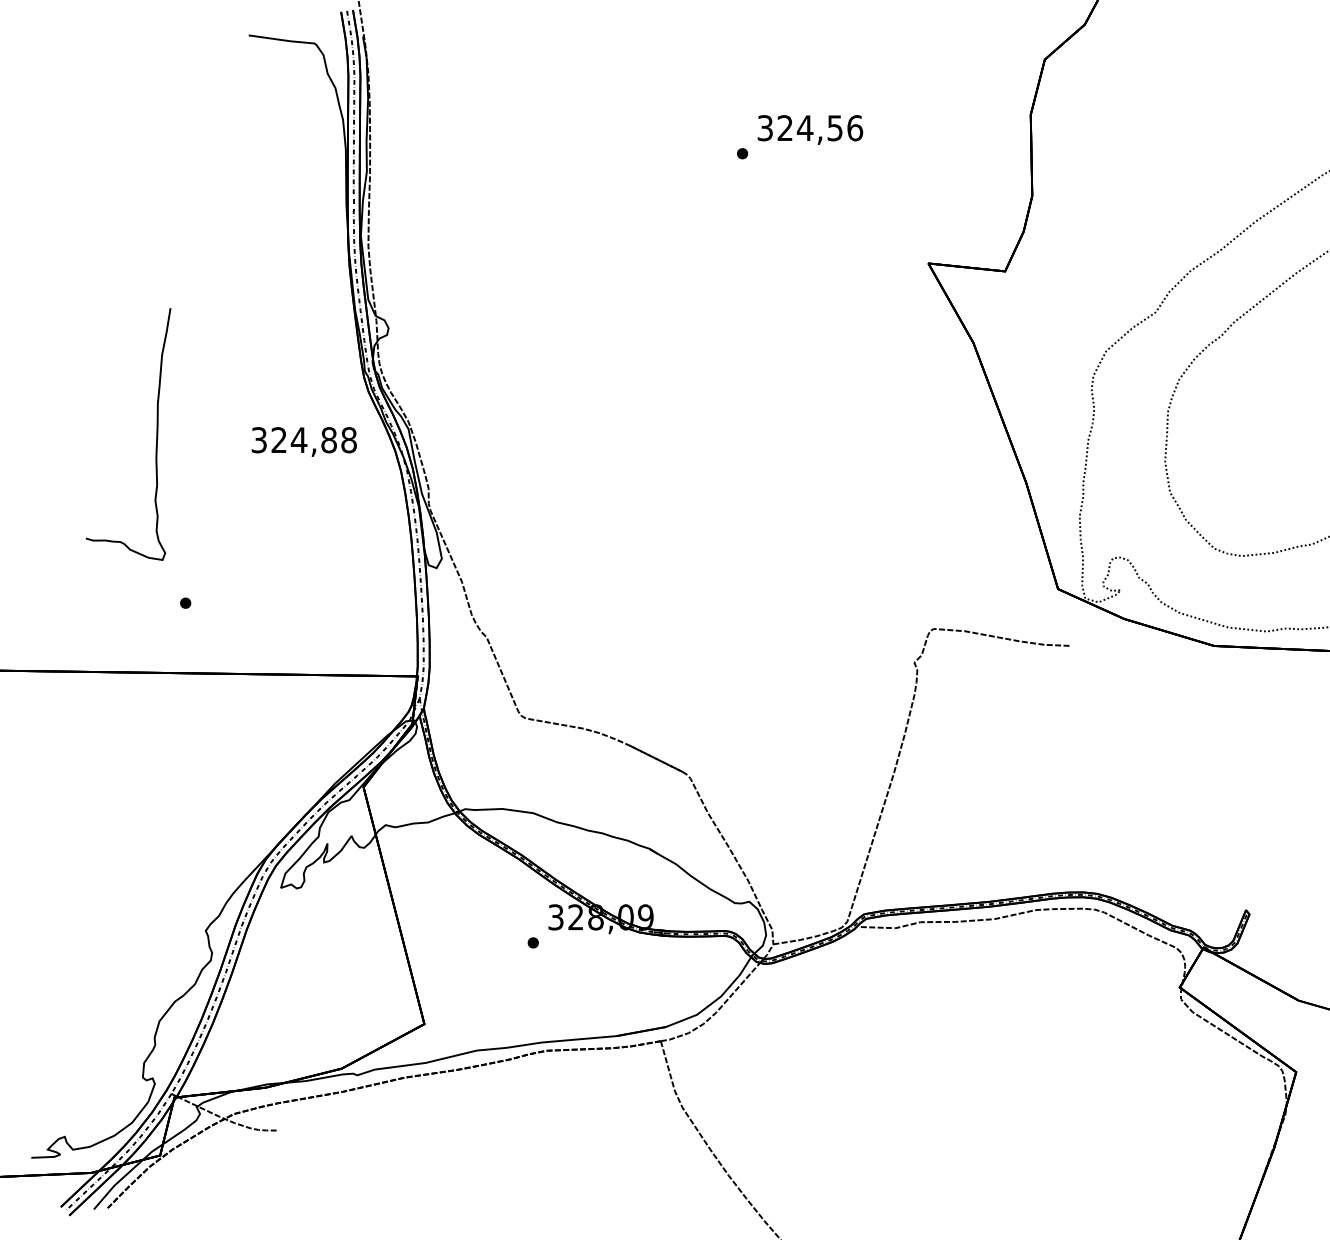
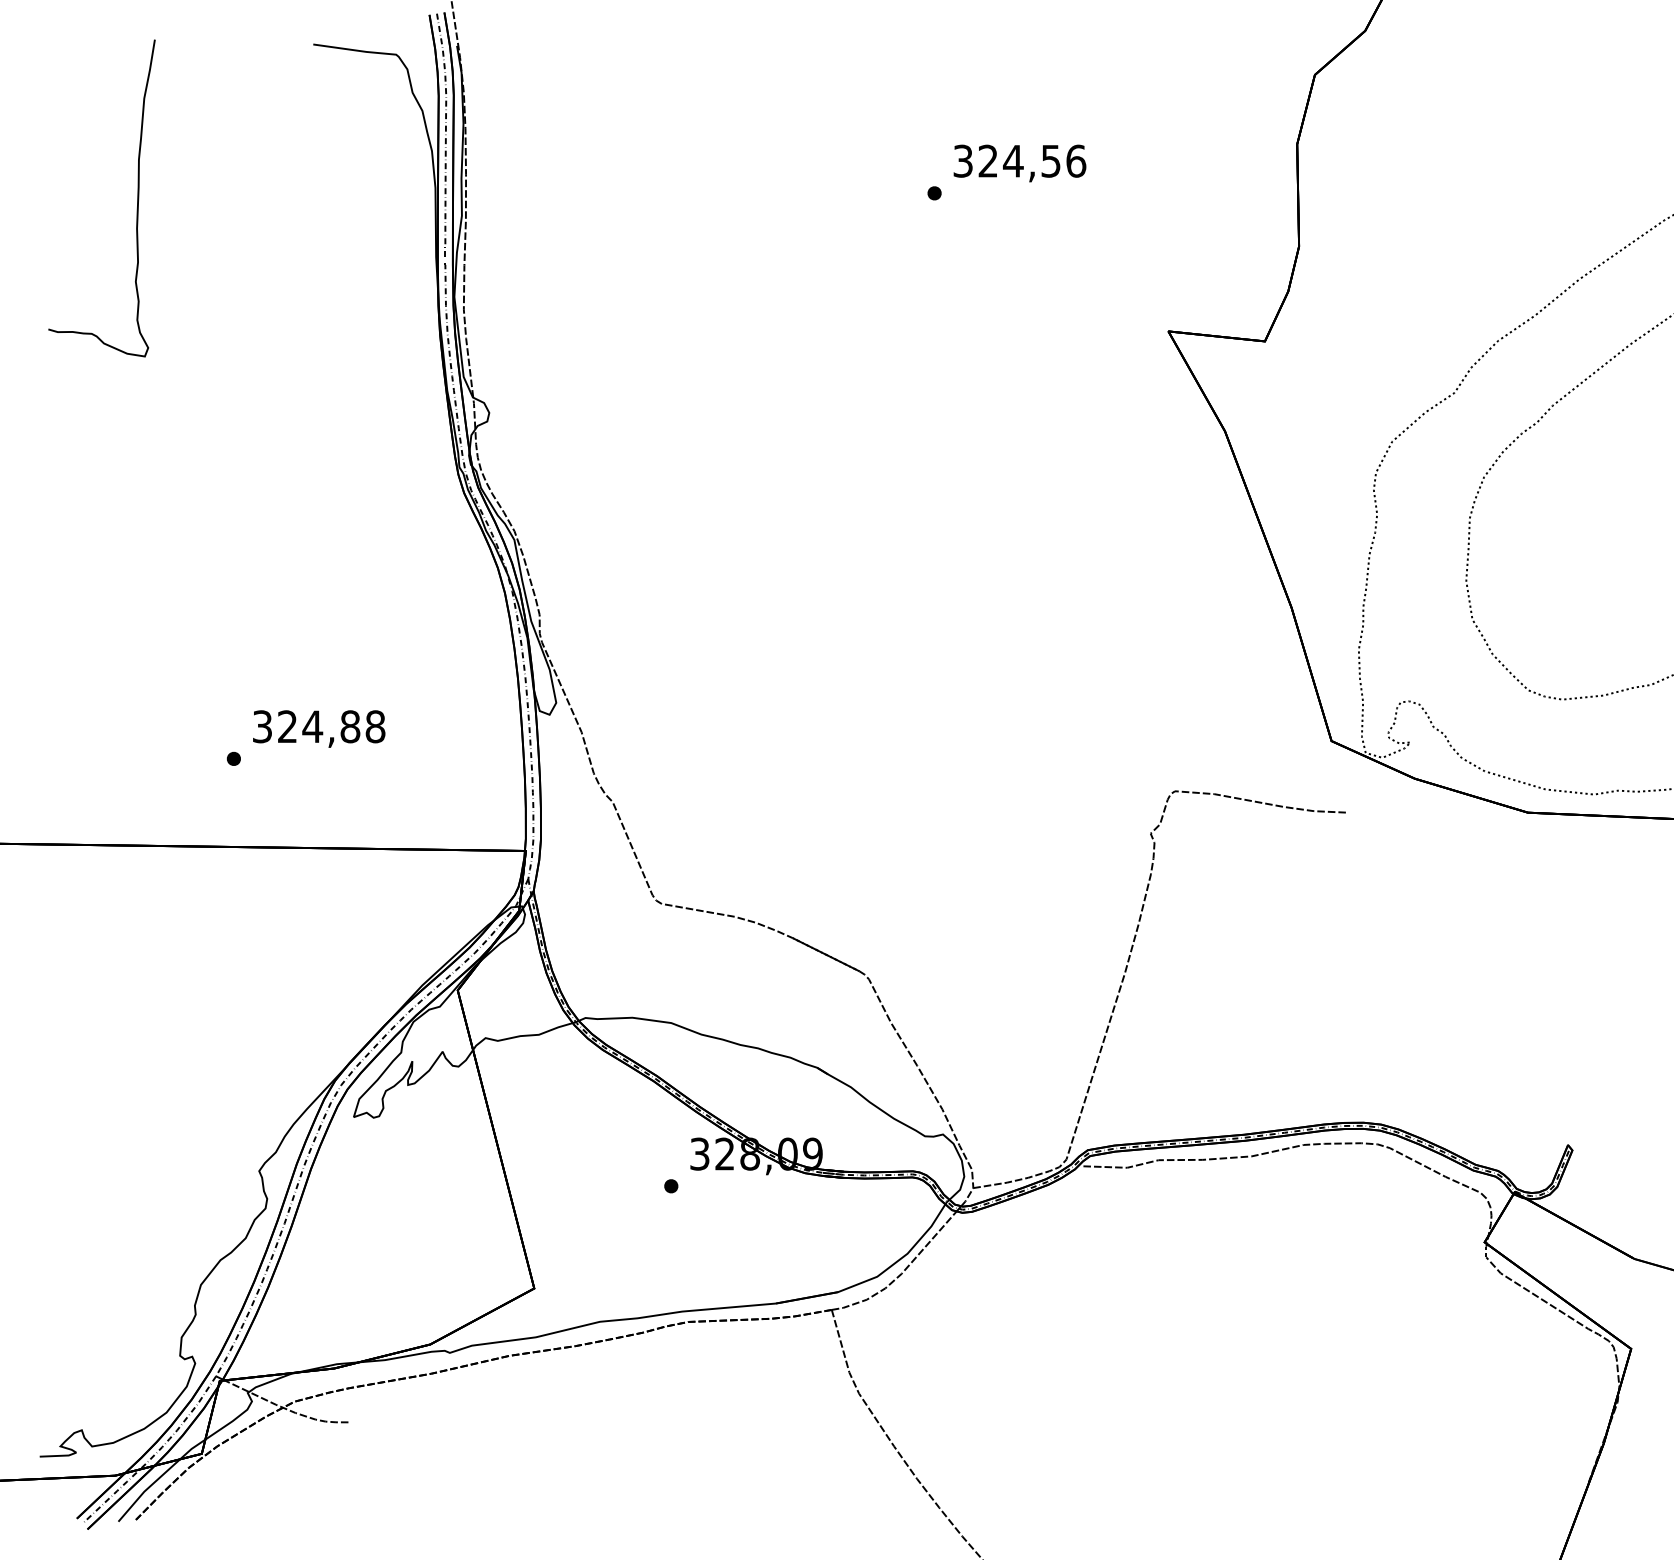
curve: (156, 434) -> (137, 198), moved
text: (304, 441) -> (319, 728), moved

